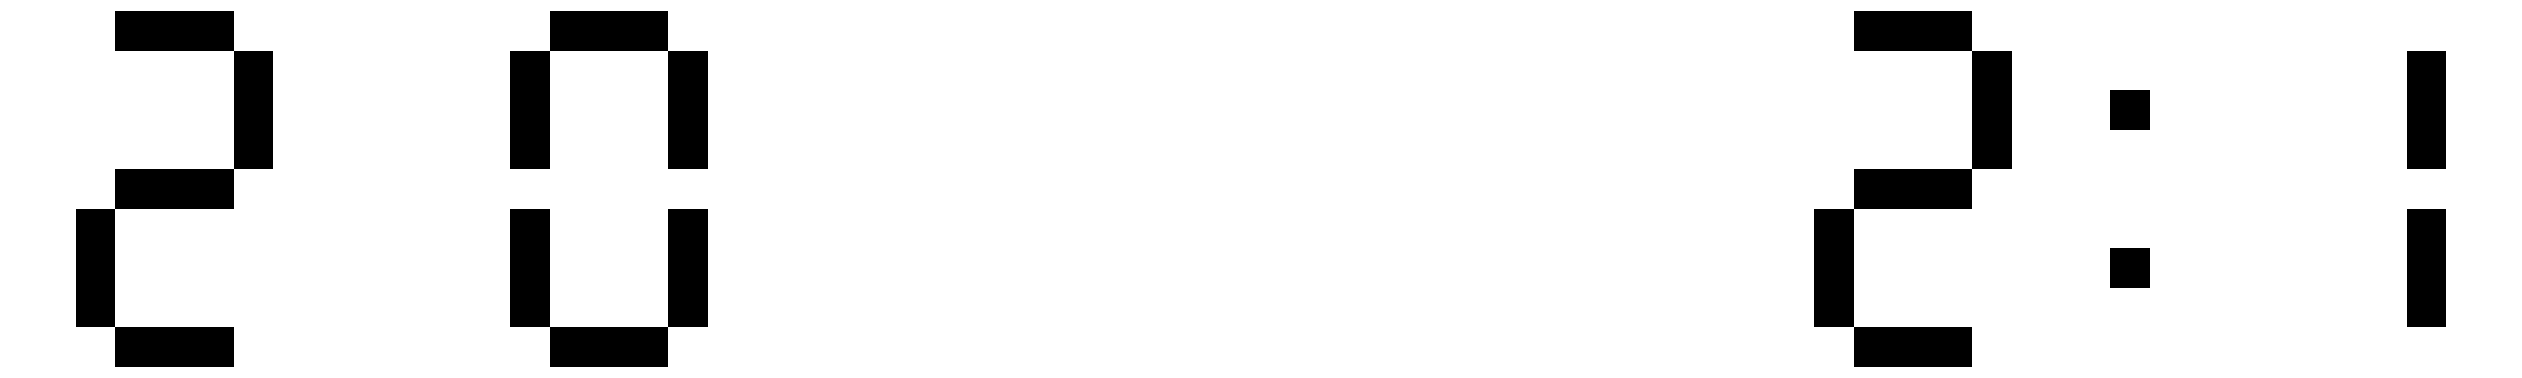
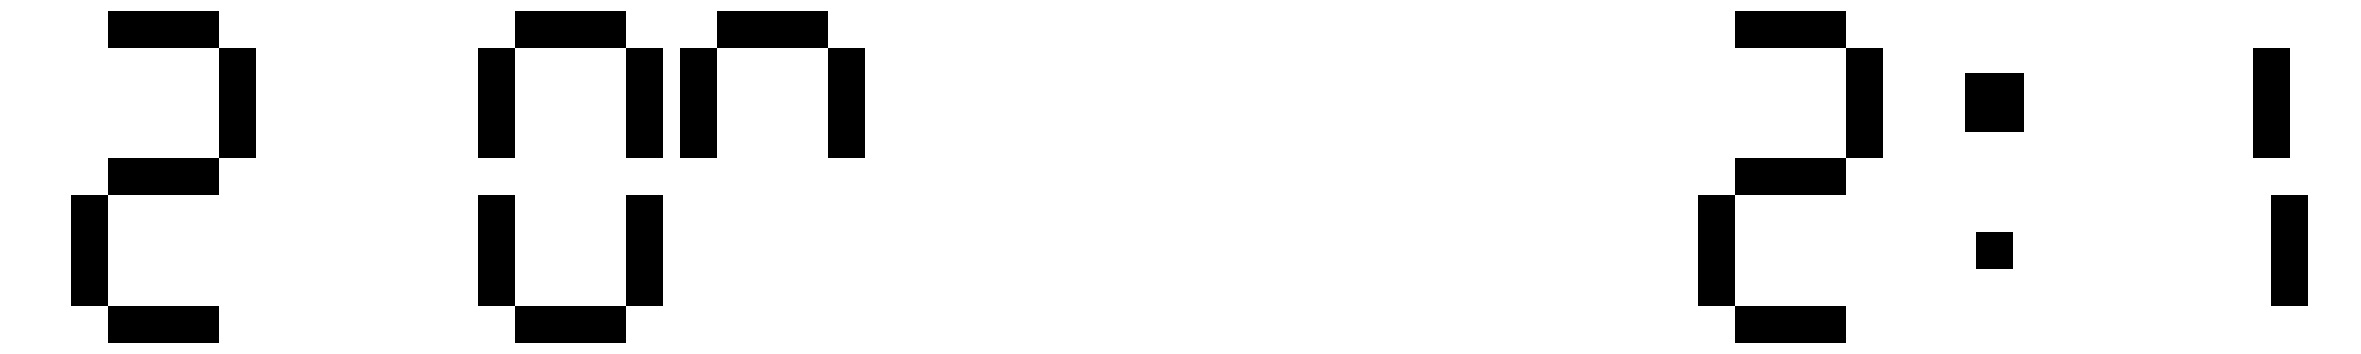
part: (825, 50) -> (772, 47), added
part: (2130, 110) -> (1994, 103), size x1.6
part: (2426, 267) -> (2289, 250), moved

